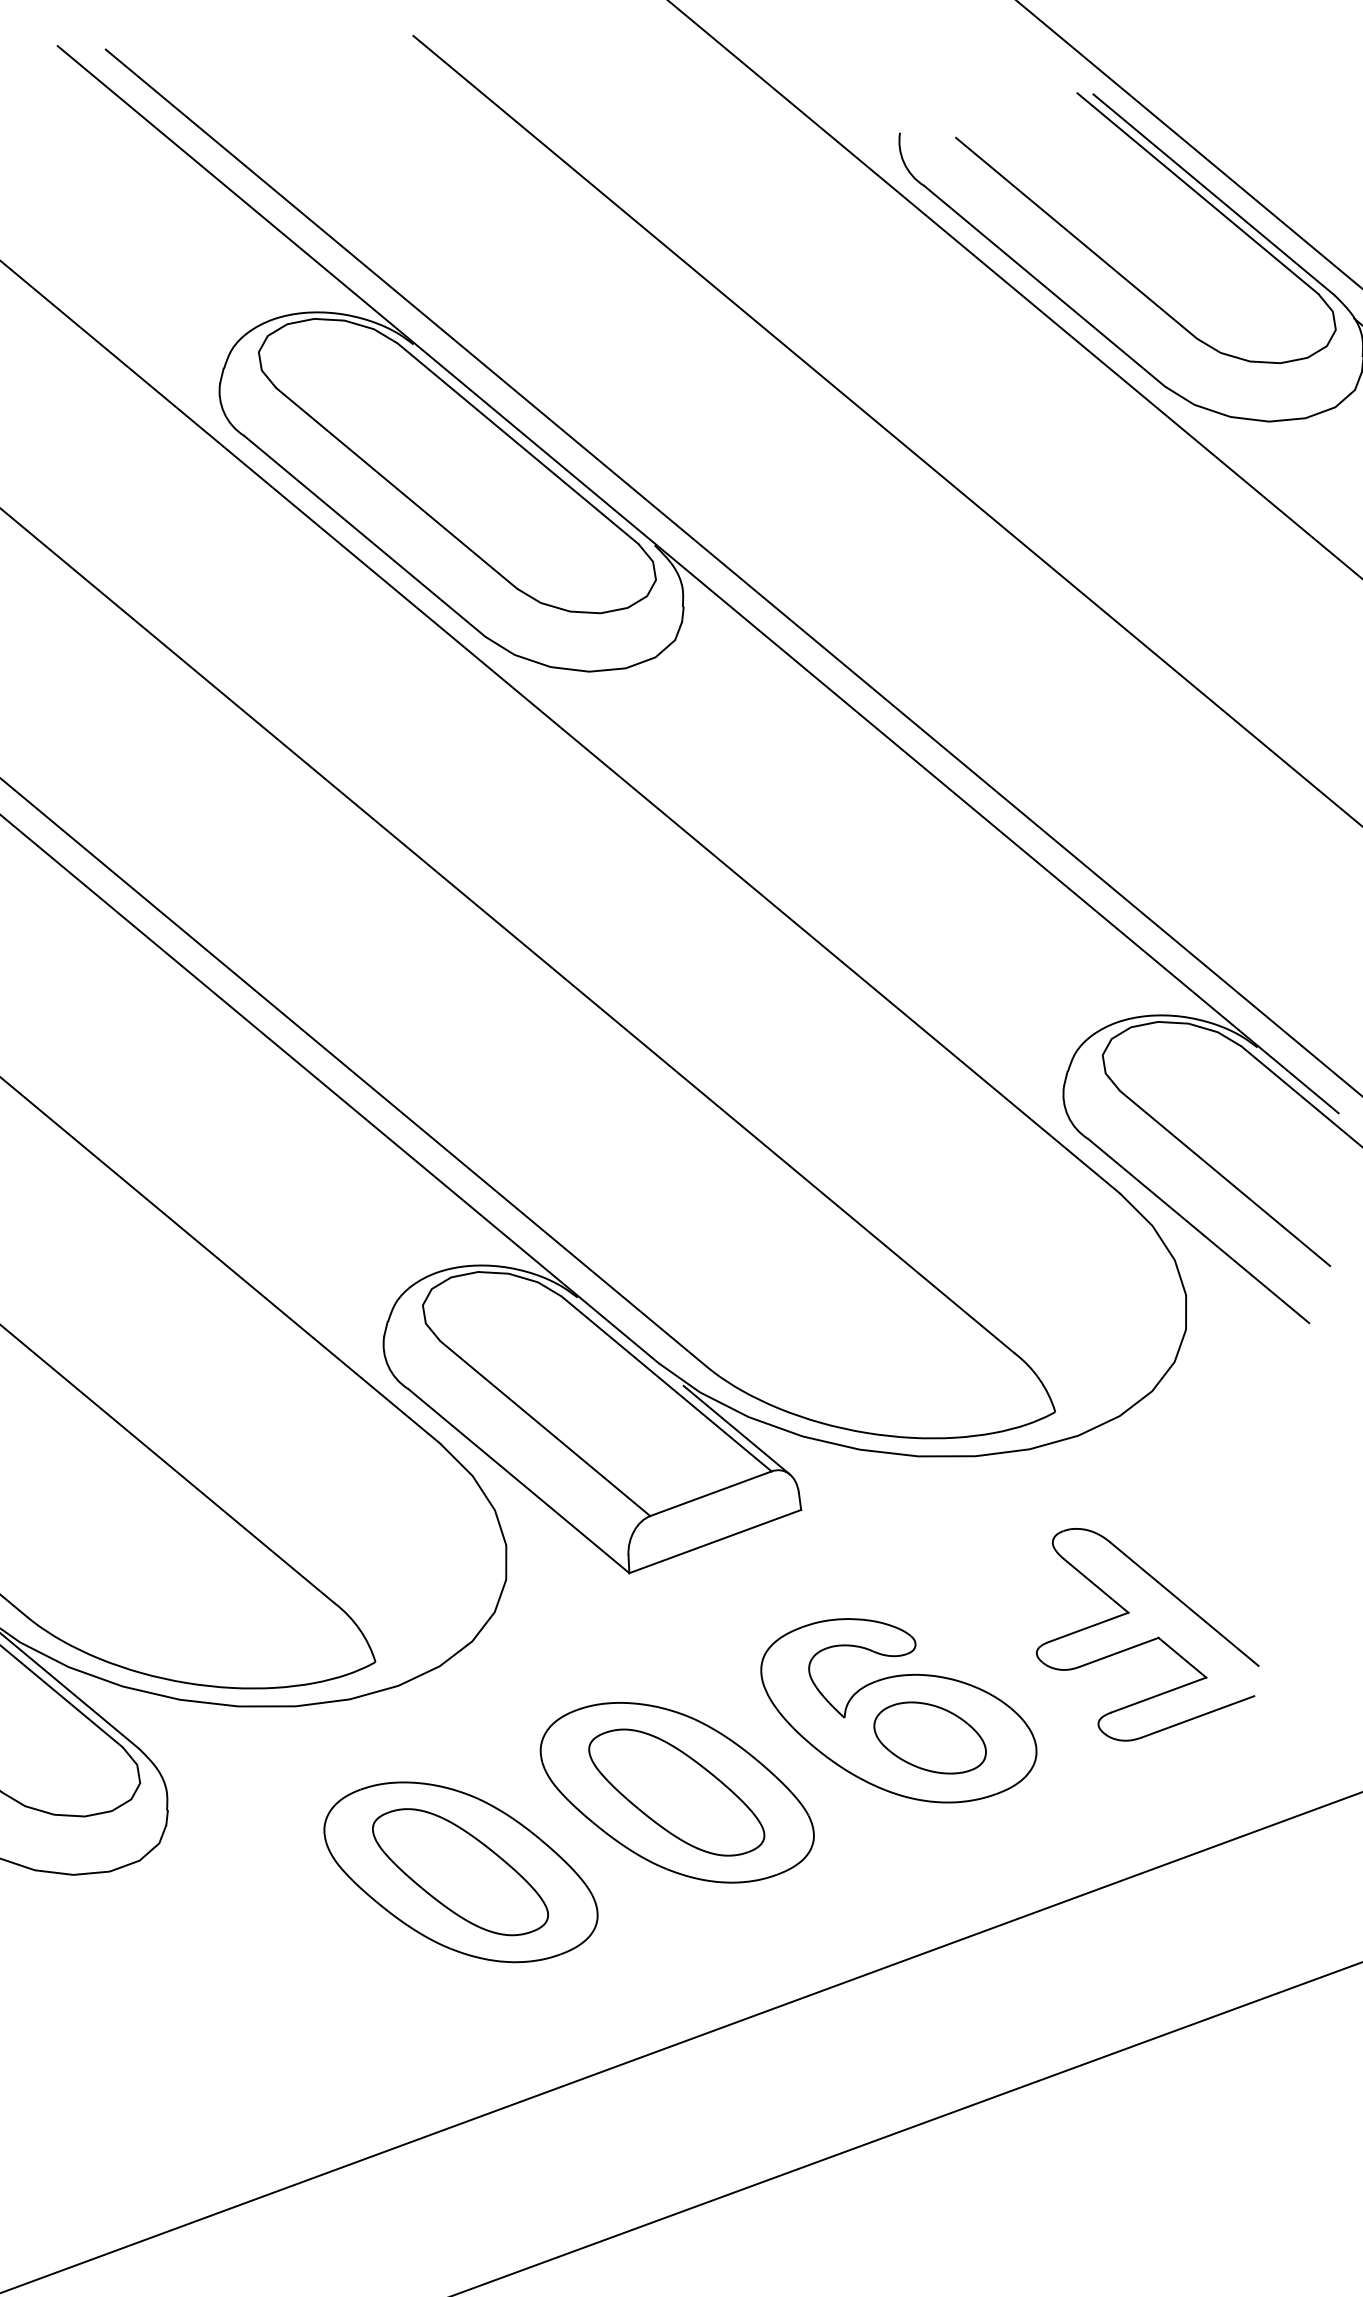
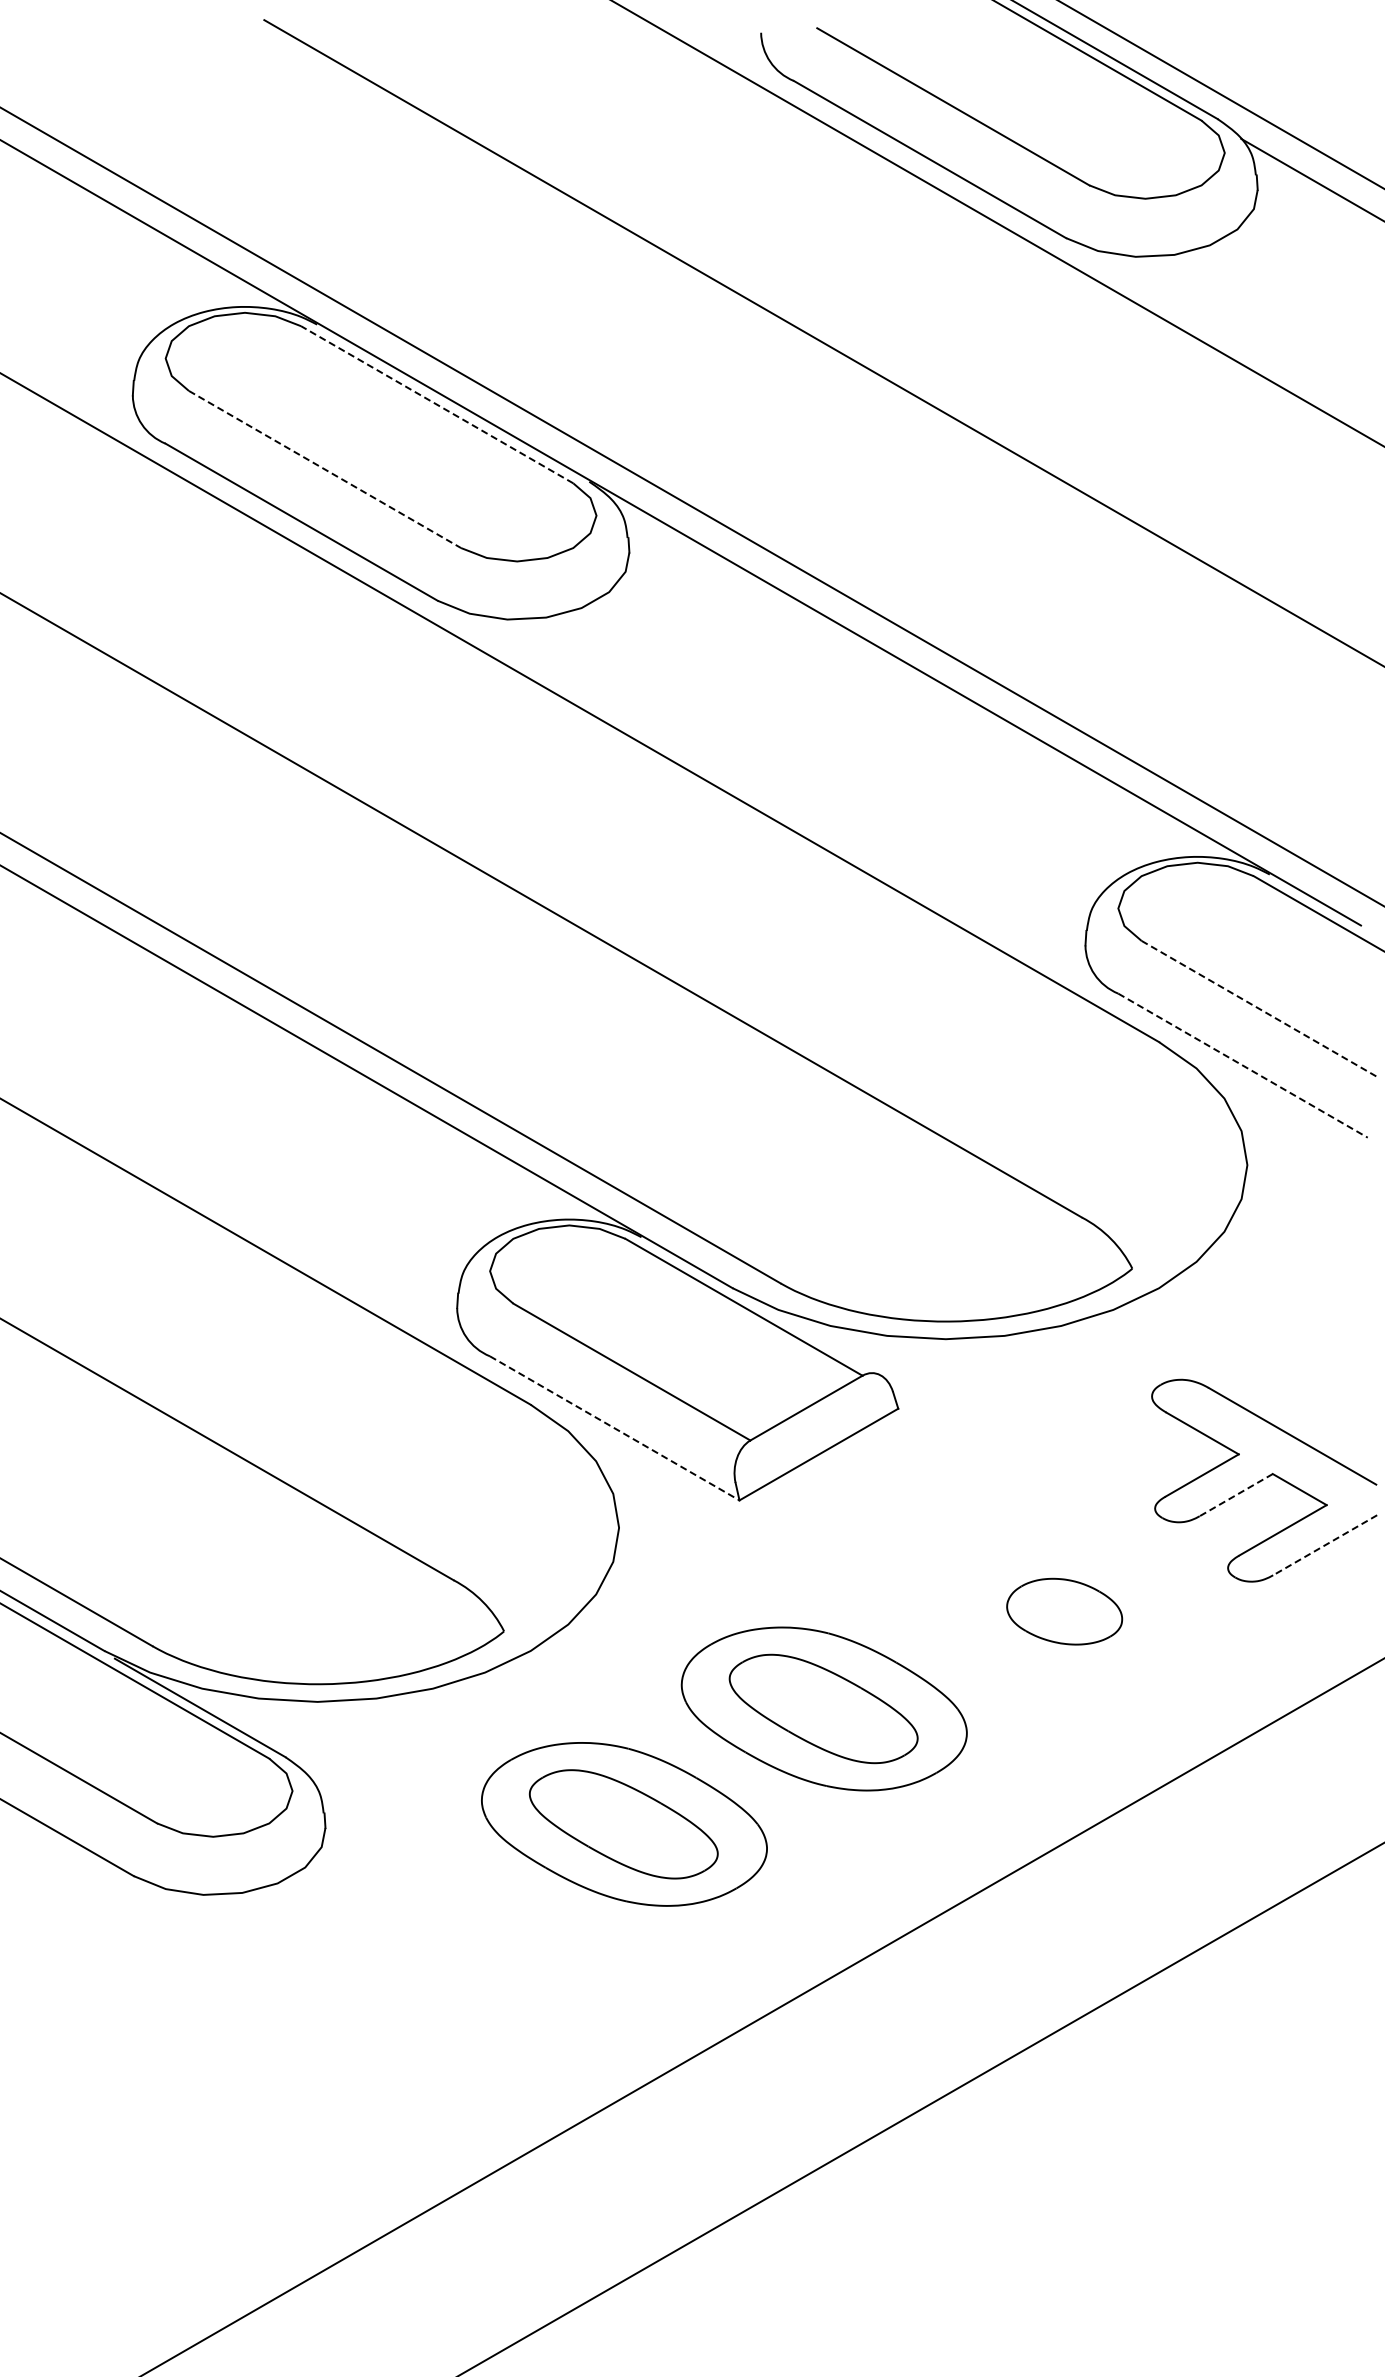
line: (517, 443) -> (436, 404), solid -> dashed
line: (397, 488) -> (325, 469), solid -> dashed
line: (1225, 1178) -> (1260, 1009), solid -> dashed
line: (1199, 1230) -> (1243, 1065), solid -> dashed
line: (737, 1429) -> (821, 1340), removed
line: (519, 1481) -> (615, 1428), solid -> dashed
line: (1118, 1652) -> (1235, 1495), solid -> dashed
part: (898, 1710) -> (1028, 1590), removed
line: (1197, 1716) -> (1324, 1545), solid -> dashed

